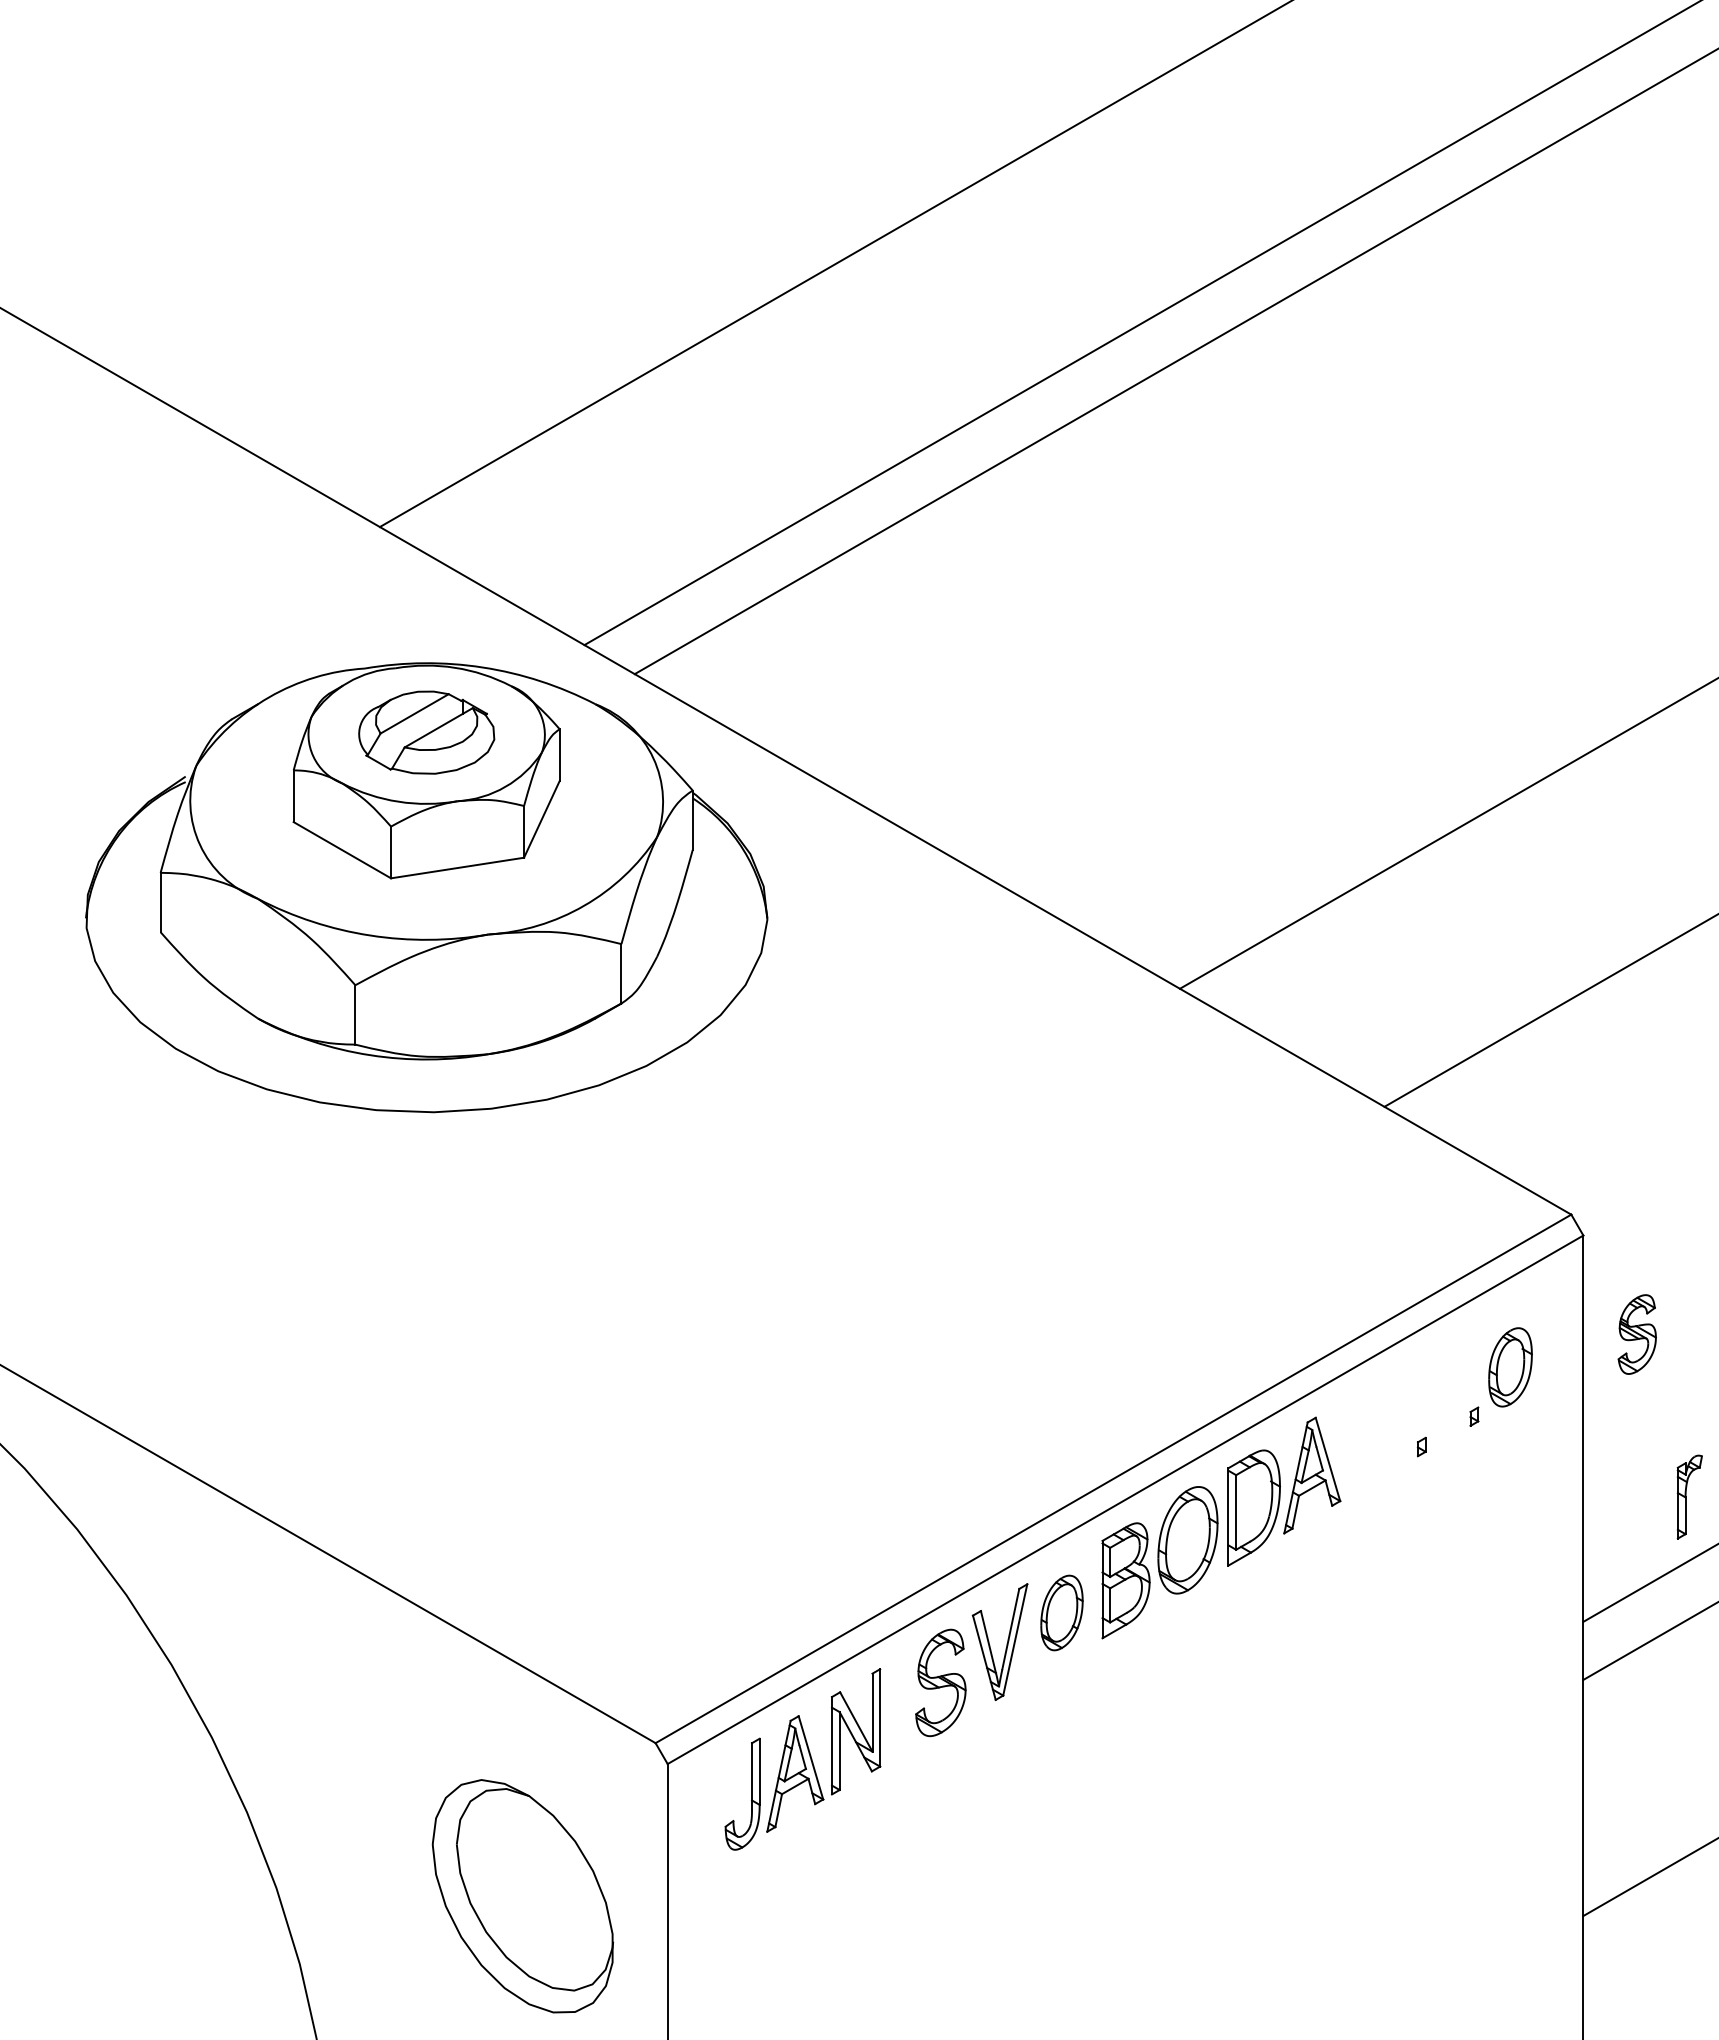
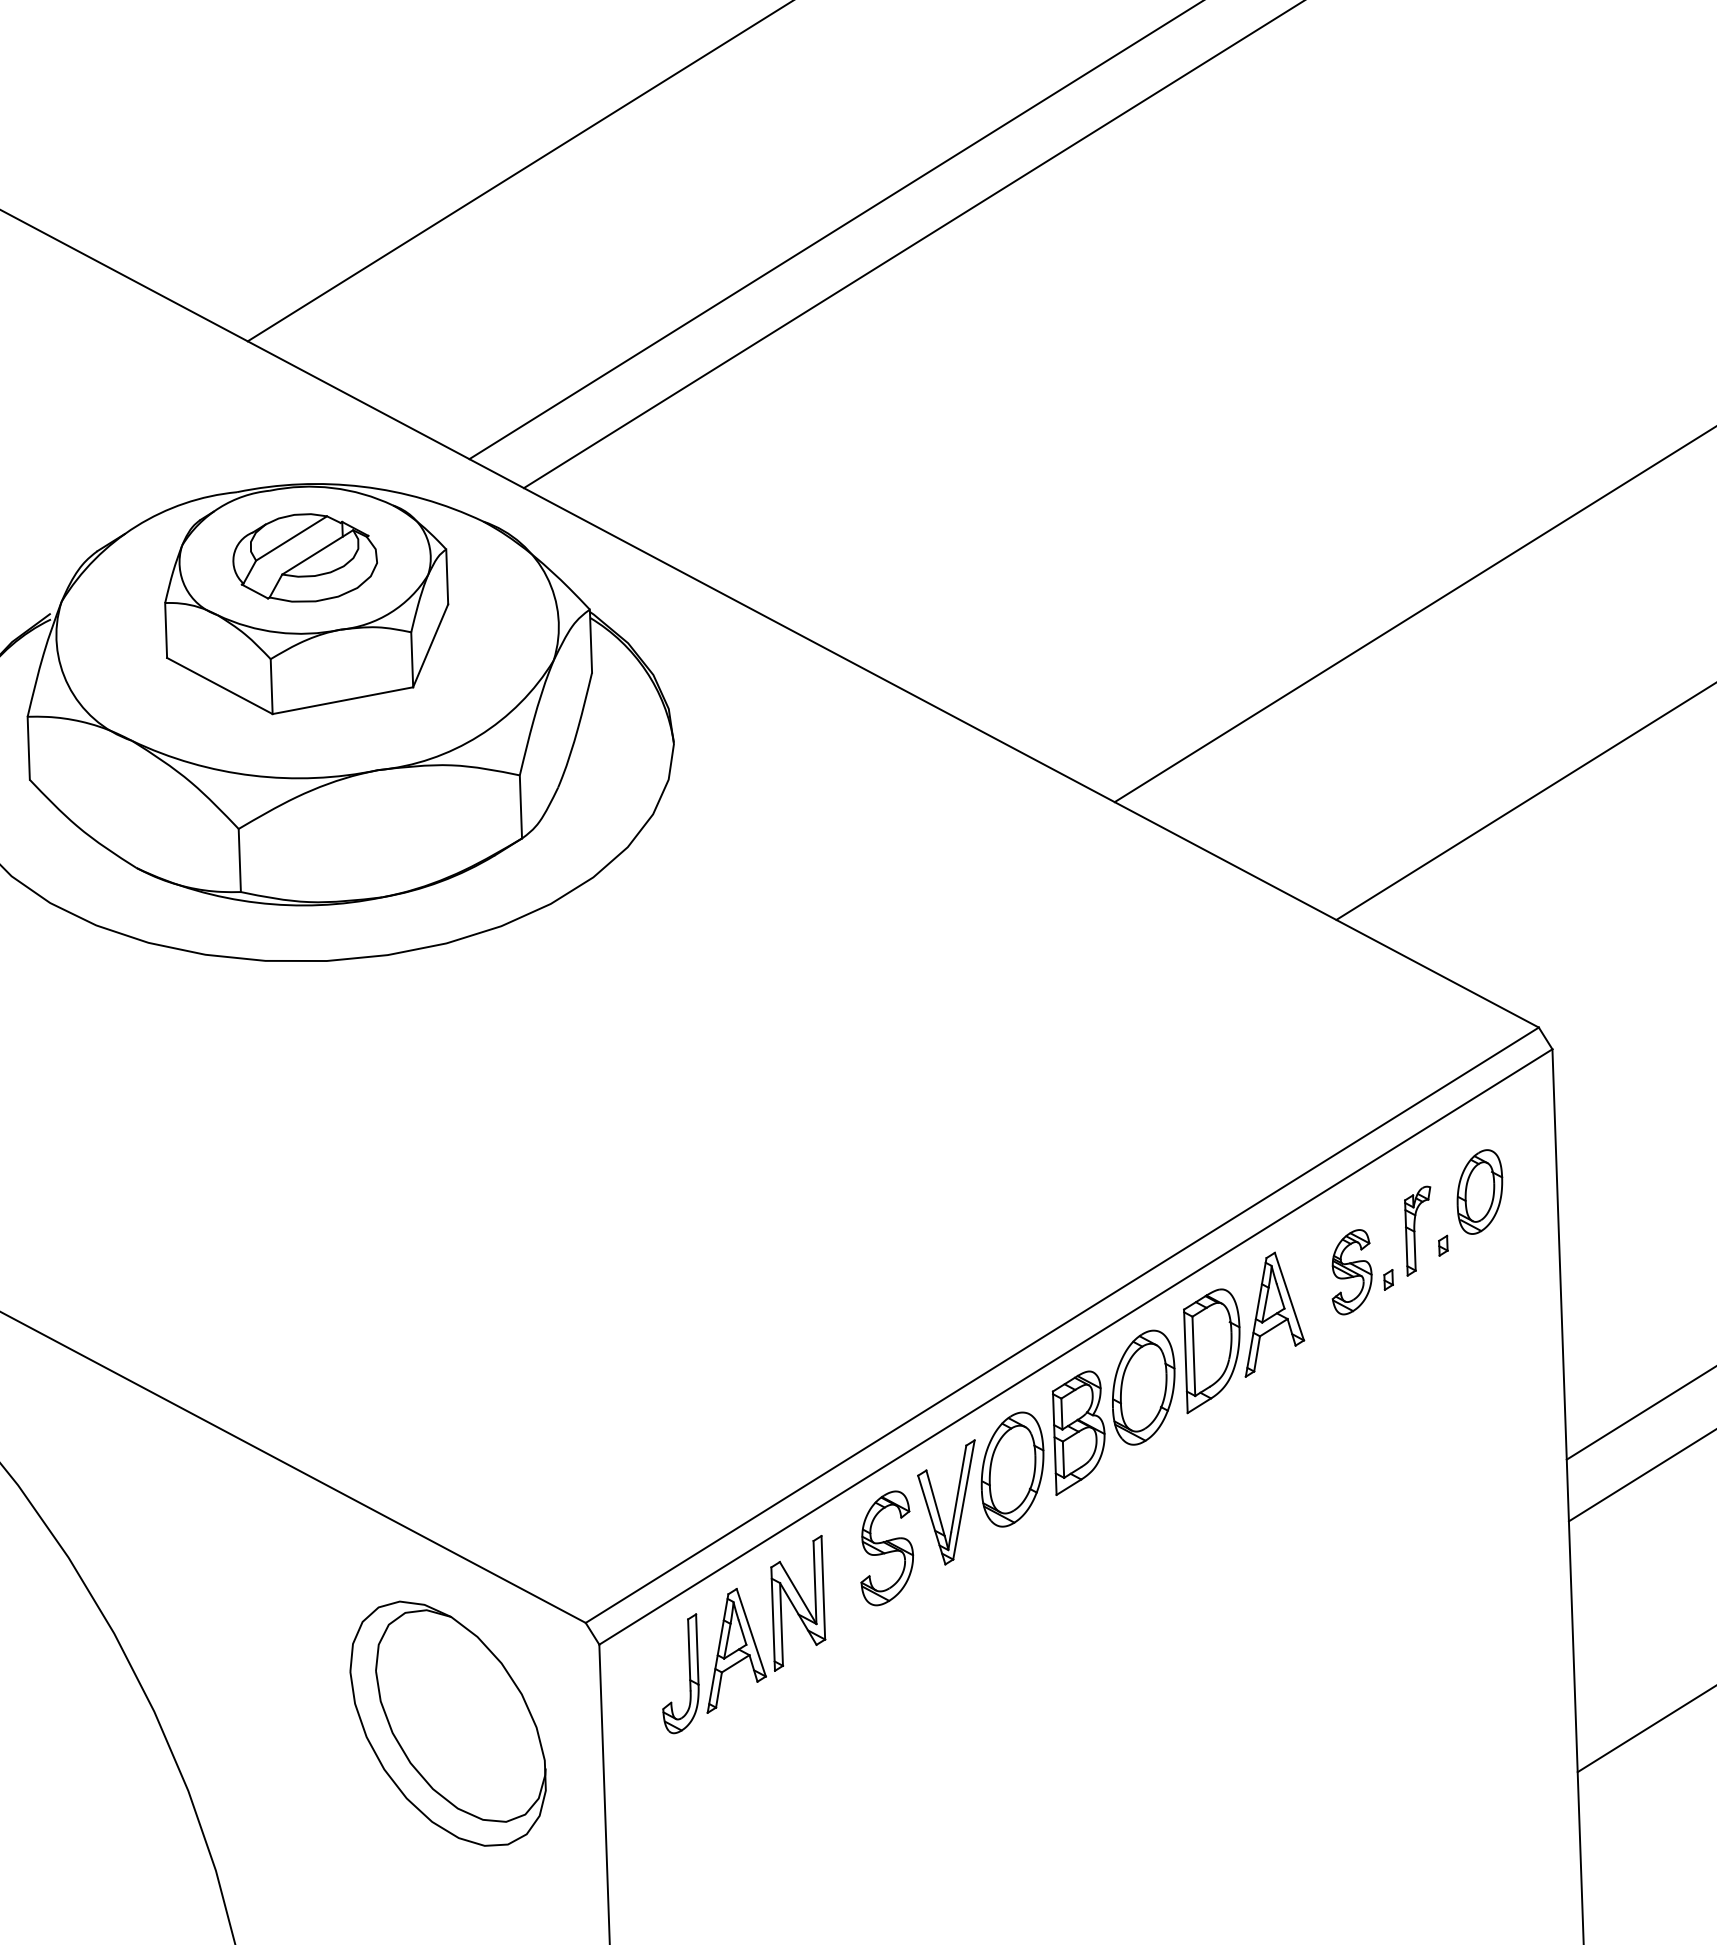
part: (1636, 1334) -> (1350, 1272), moved
part: (1689, 1496) -> (1418, 1230), moved
part: (1061, 1612) -> (1012, 1469), size x1.43
part: (522, 1896) -> (447, 1723), moved

